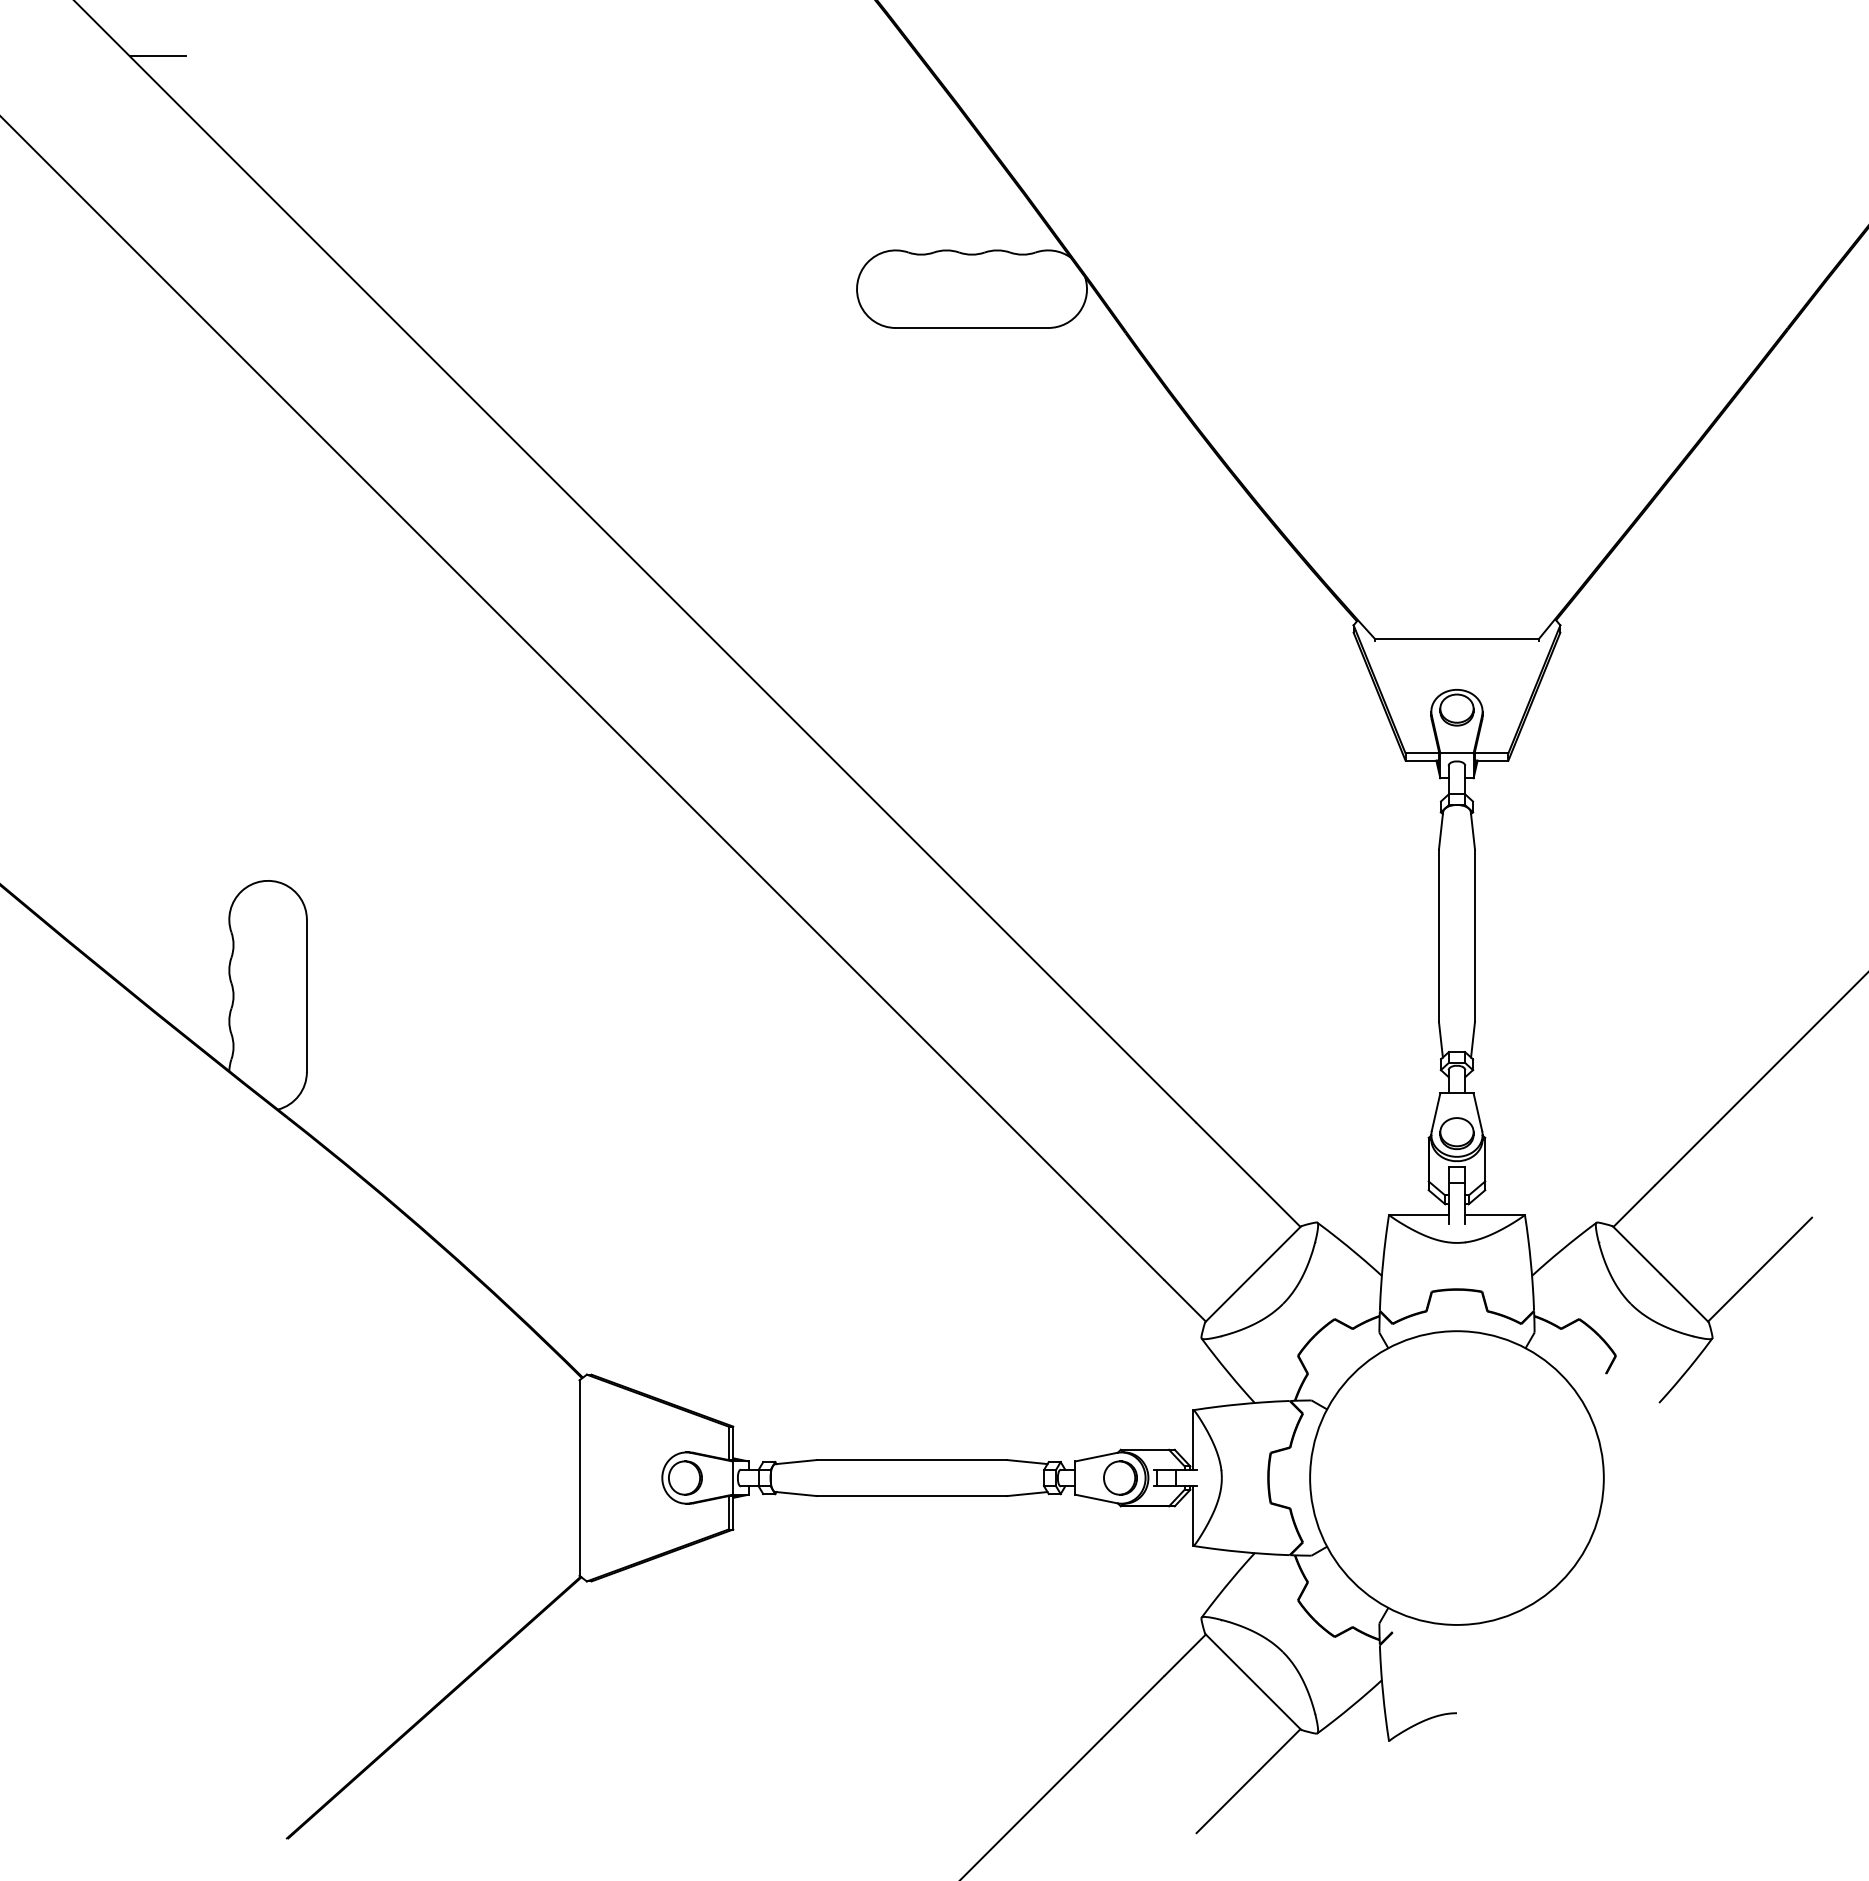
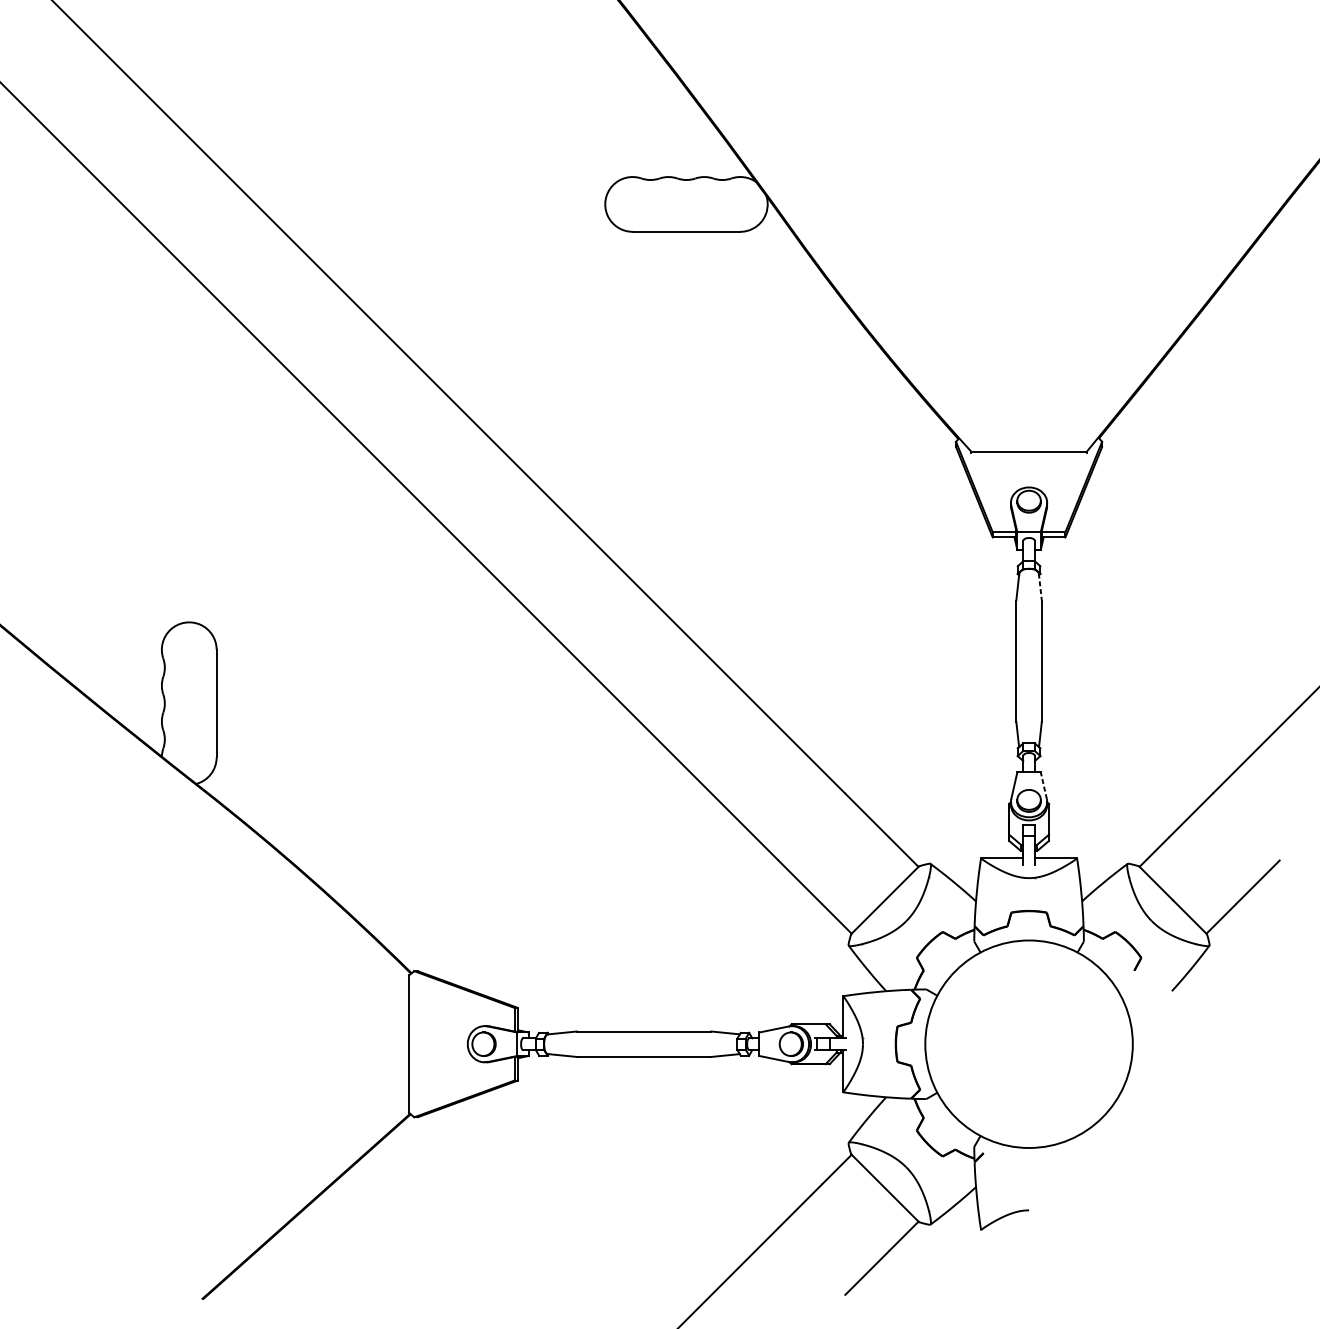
line: (158, 56) -> (111, 40), removed
line: (1472, 830) -> (1040, 586), solid -> dashed
line: (1477, 1111) -> (1043, 785), solid -> dashed

